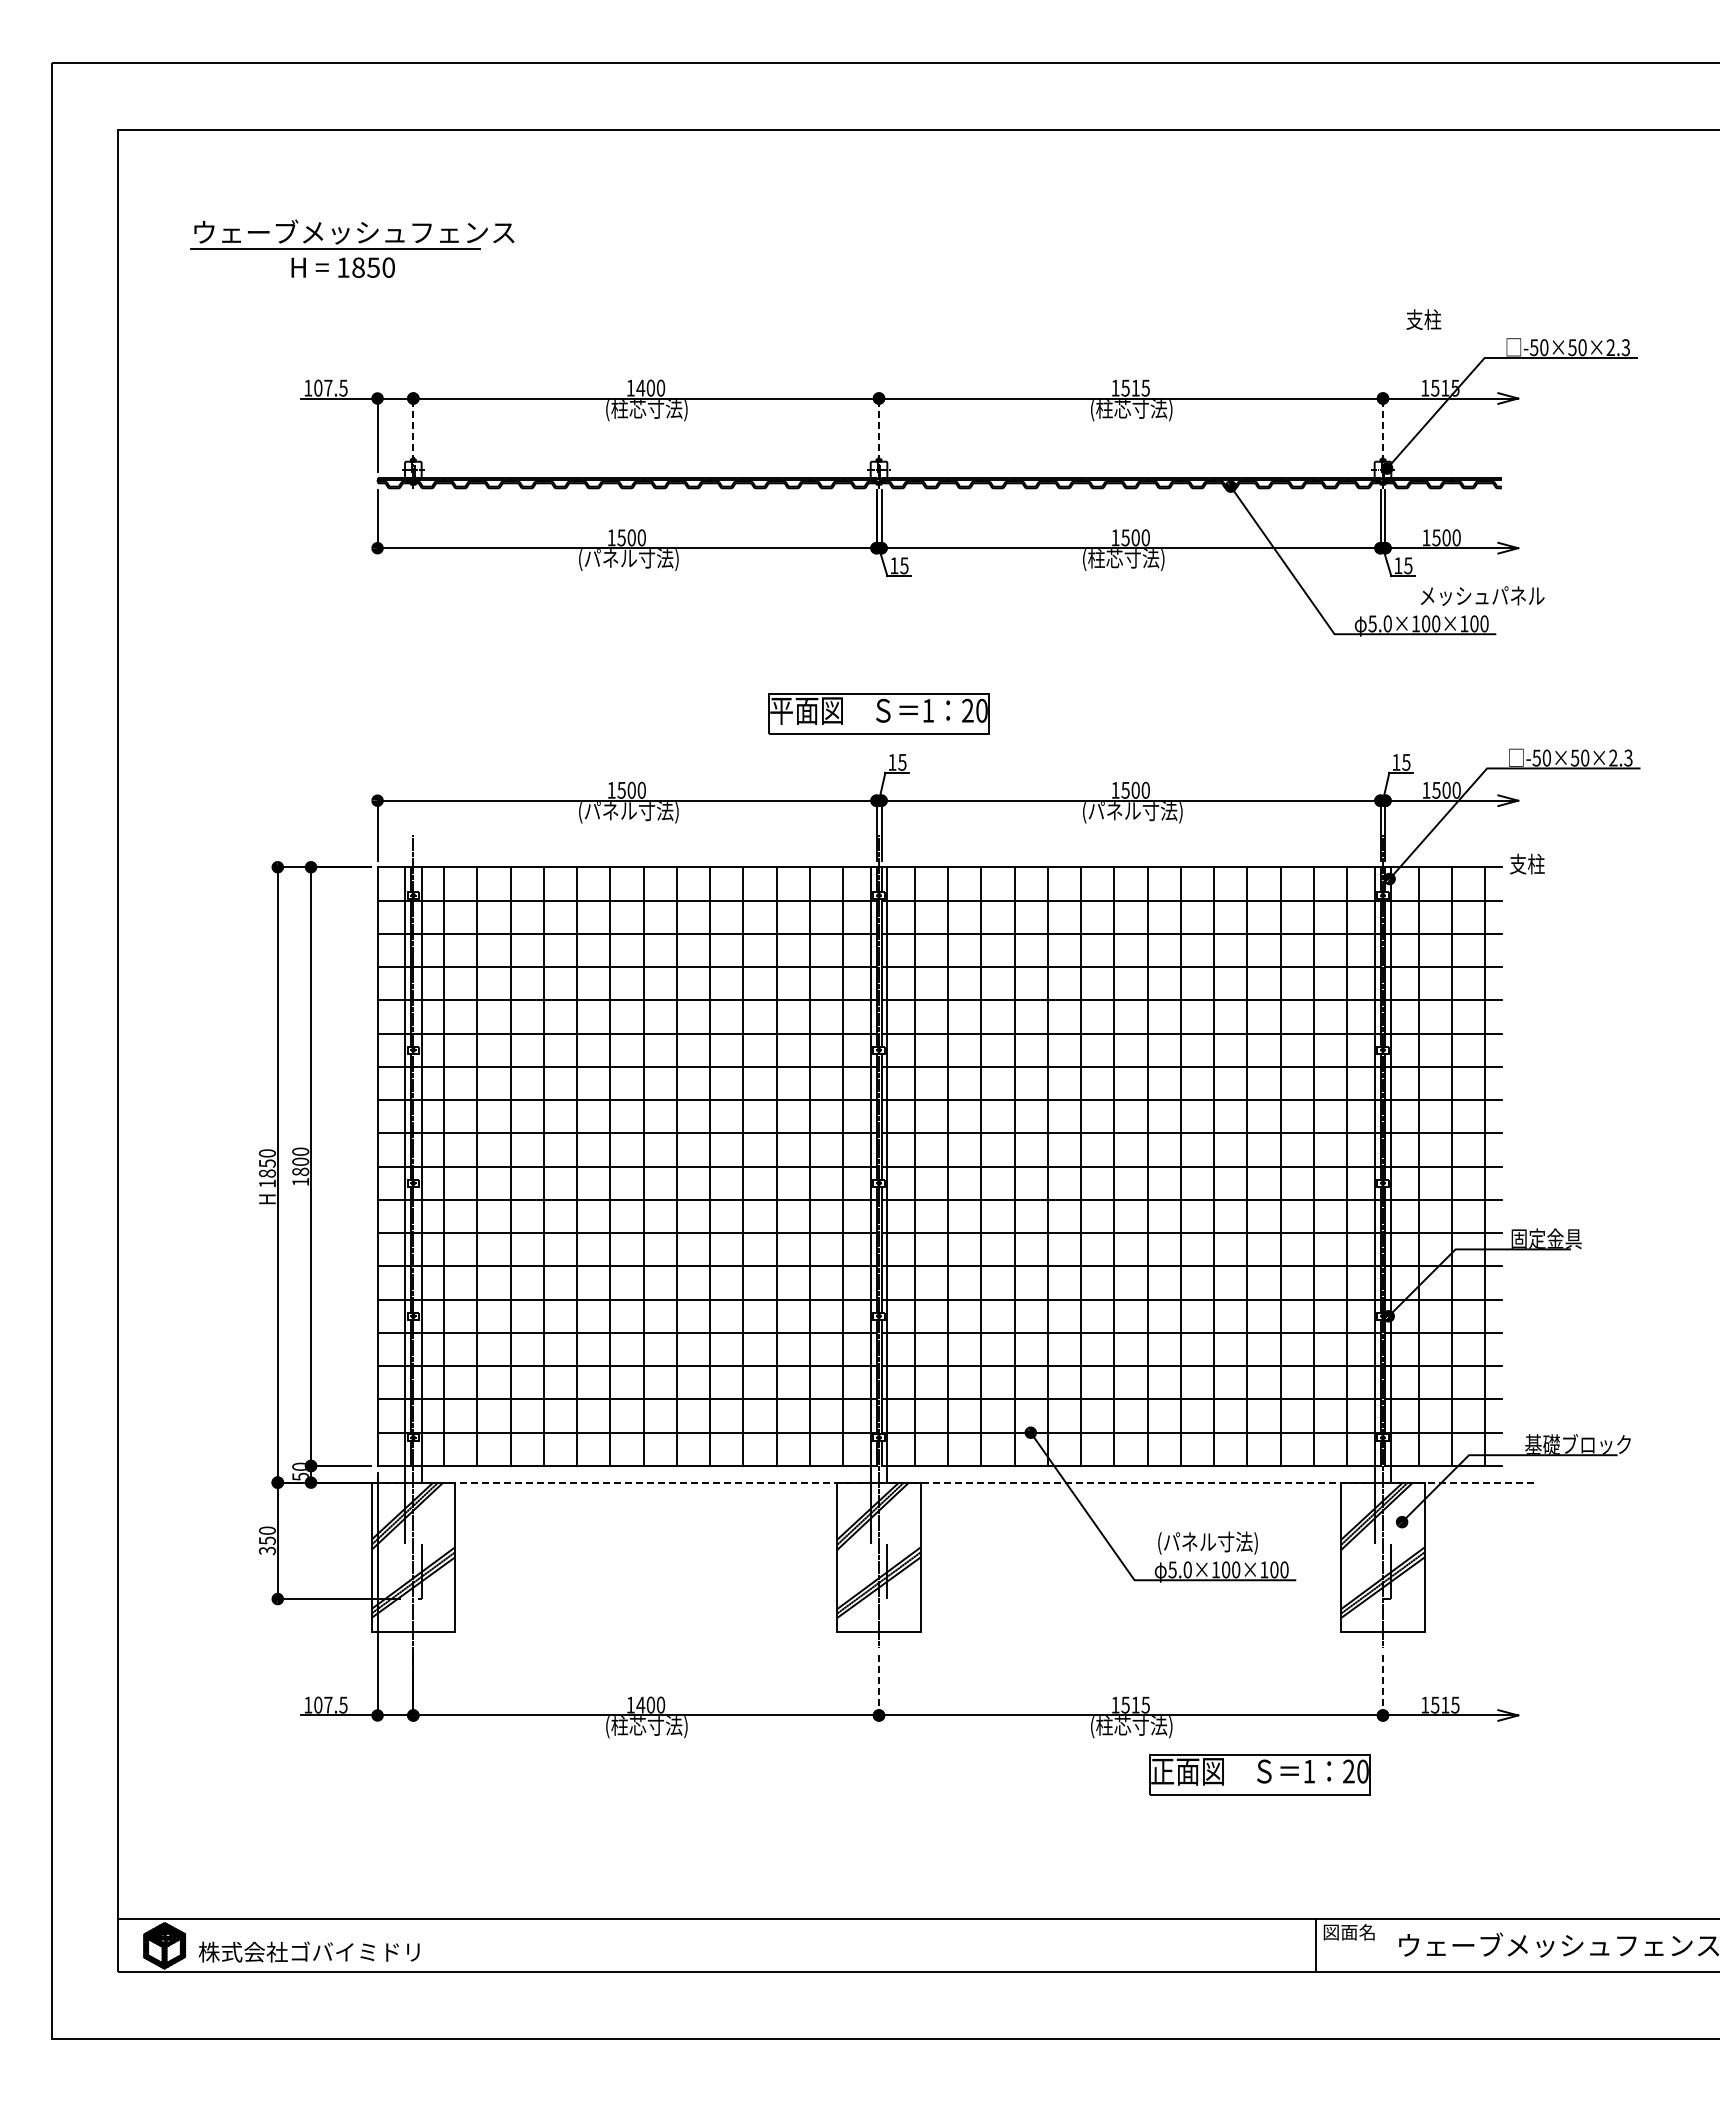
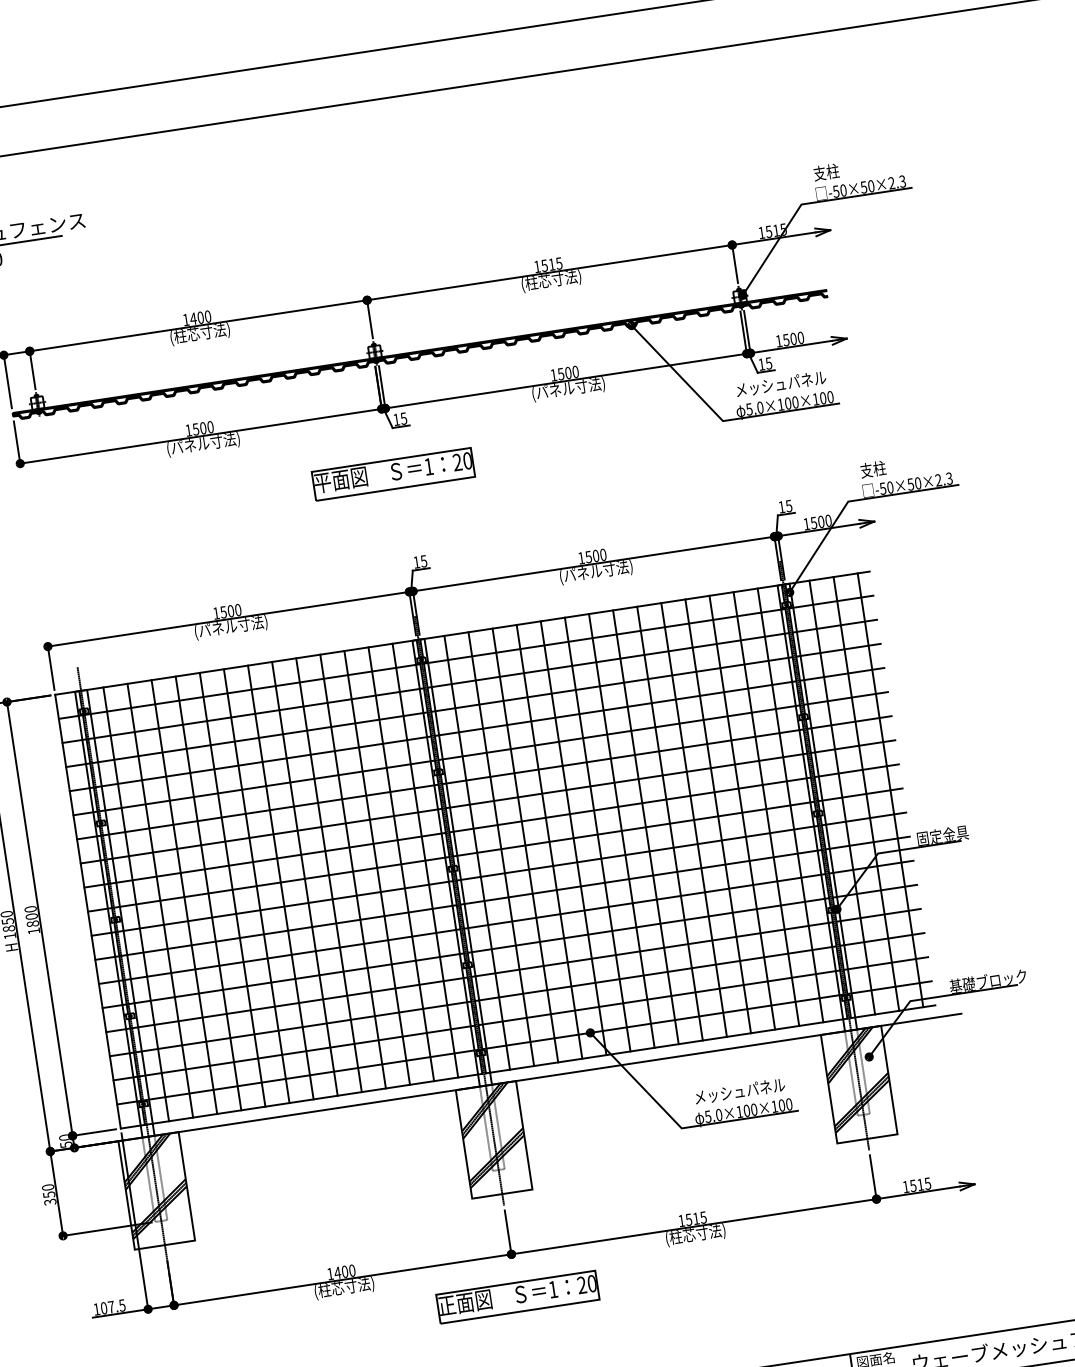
text: (1423, 319) -> (826, 172), moved
line: (413, 424) -> (32, 370), dashed -> solid
line: (879, 424) -> (370, 319), dashed -> solid
line: (1382, 424) -> (734, 263), dashed -> solid
text: (1135, 559) -> (570, 388), (柱芯寸法) -> (パネル寸法)
text: (1482, 595) -> (781, 383), moved
part: (878, 713) -> (393, 474), moved
text: (1527, 863) -> (873, 468), moved
line: (909, 1482) -> (507, 1082), dashed -> solid
text: (1220, 1542) -> (739, 1091), (パネル寸法) -> メッシュパネル
line: (879, 1685) -> (508, 1232), dashed -> solid
line: (1382, 1685) -> (872, 1177), dashed -> solid
part: (1259, 1774) -> (517, 1297), moved

